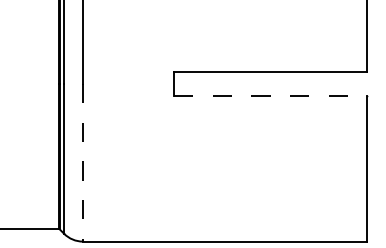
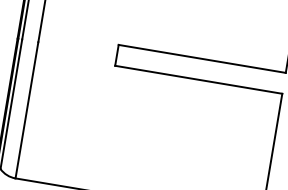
line: (270, 96) -> (198, 80), dashed -> solid
line: (82, 162) -> (26, 110), dashed -> solid

